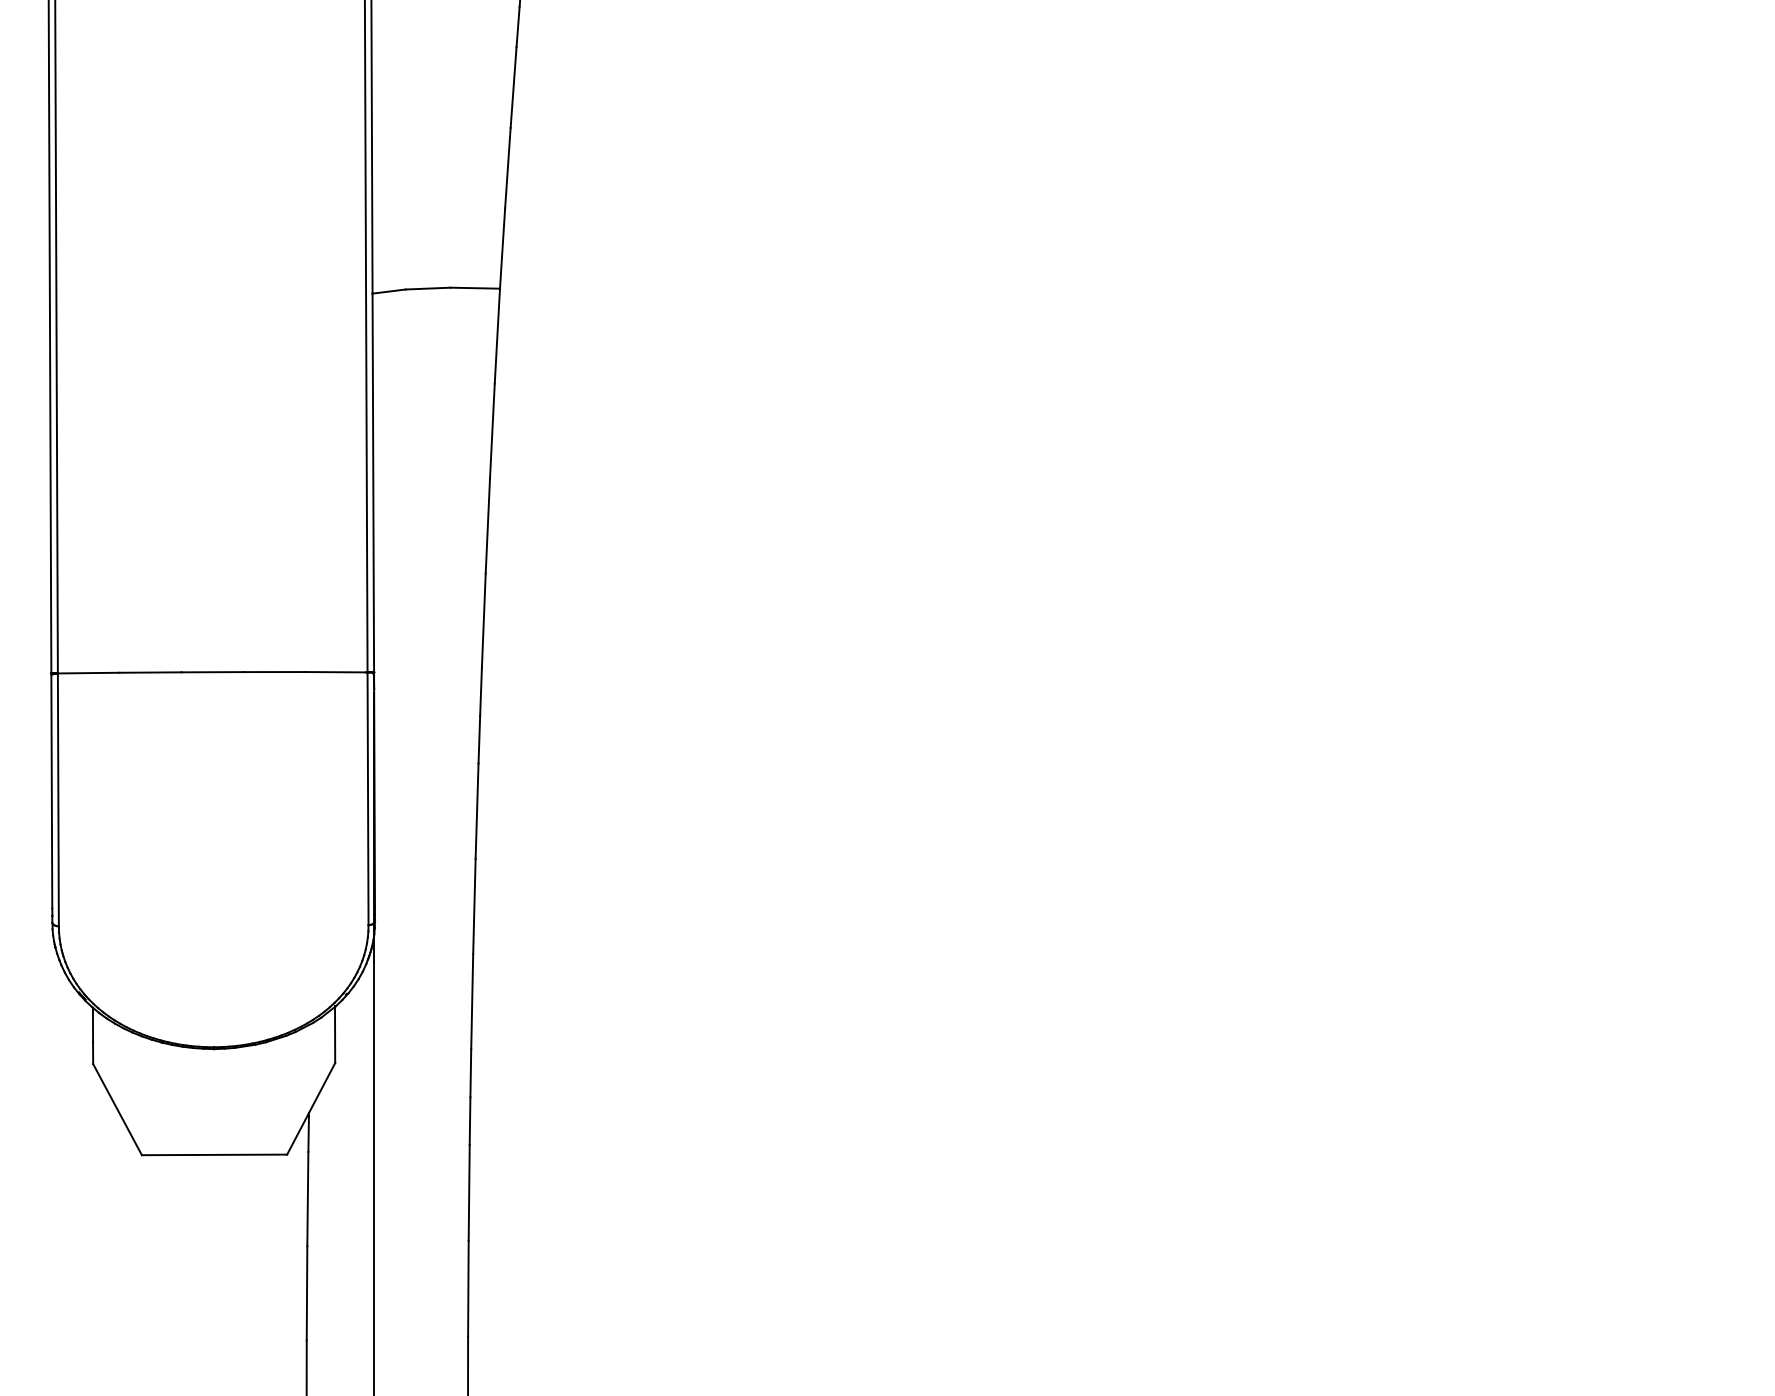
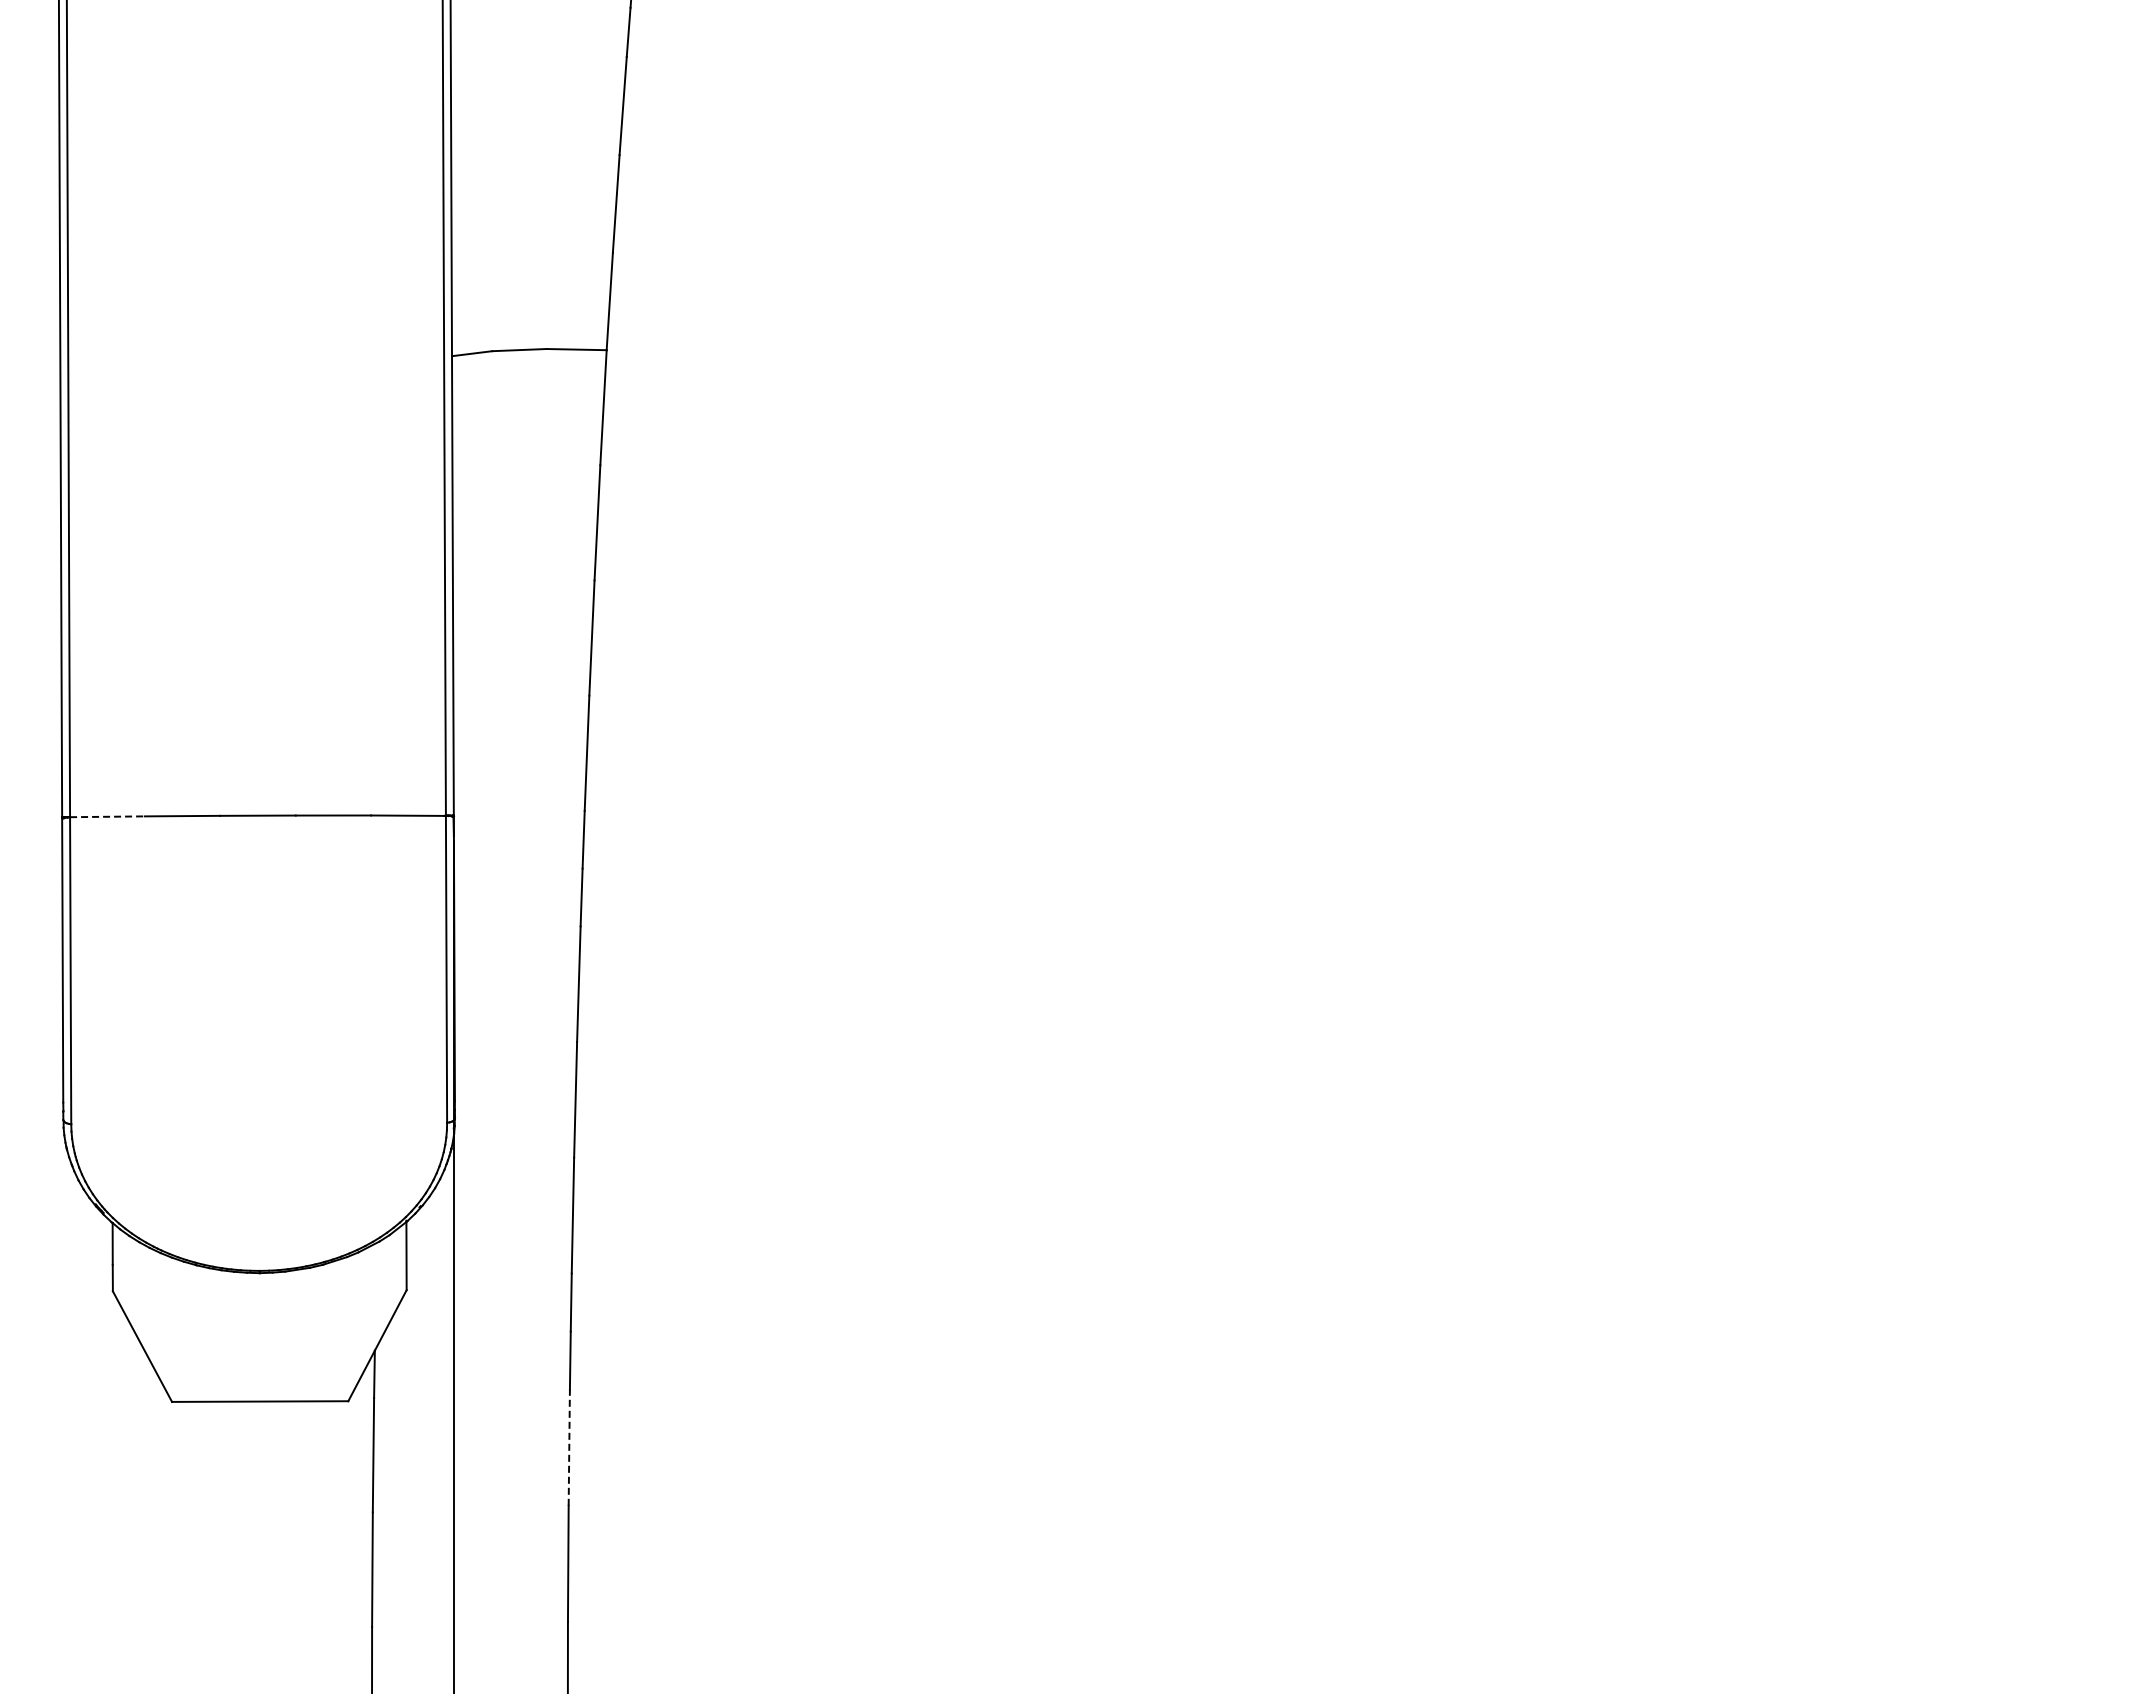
line: (88, 672) -> (107, 816), solid -> dashed
line: (469, 1192) -> (569, 1447), solid -> dashed

